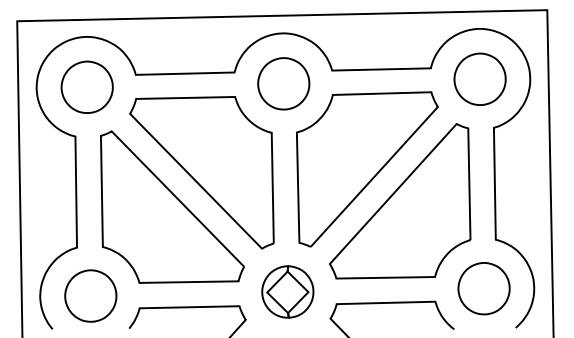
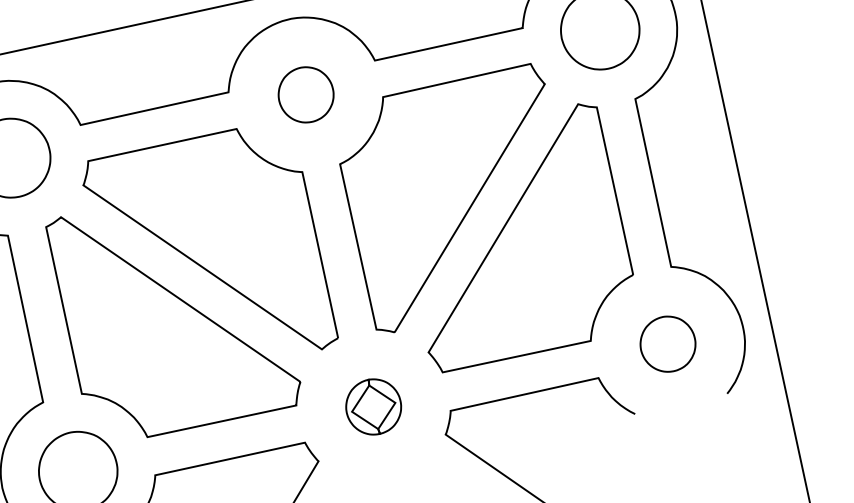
part: (283, 83) -> (305, 94), size x0.7
part: (483, 288) -> (667, 343), size x0.7
part: (287, 291) -> (372, 406), size x0.7

